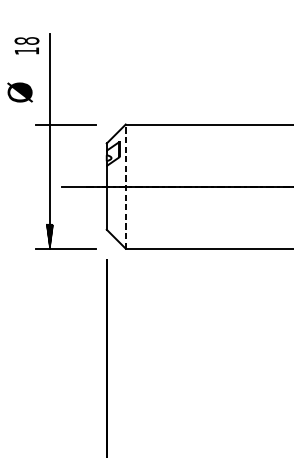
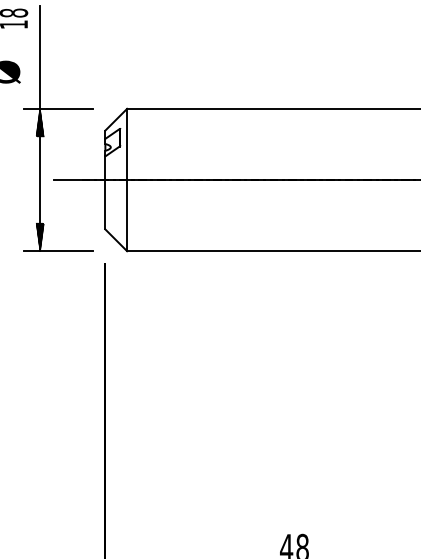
hatch: (49, 136) -> (39, 122), added
line: (126, 186) -> (127, 179), dashed -> solid

